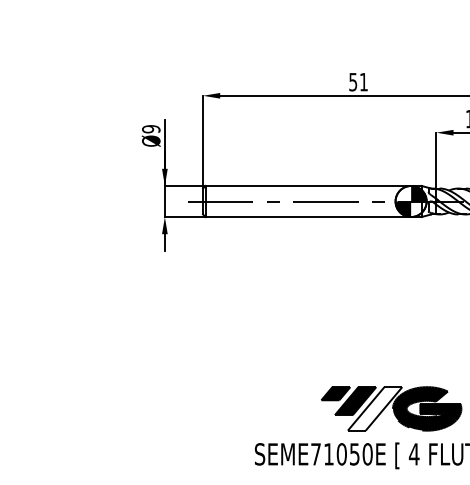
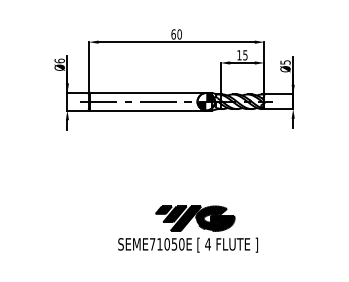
text: (358, 82) -> (176, 34), 51 -> 60
text: (150, 128) -> (59, 60), Ø9 -> Ø6
fill: (374, 408) -> (185, 218), added

